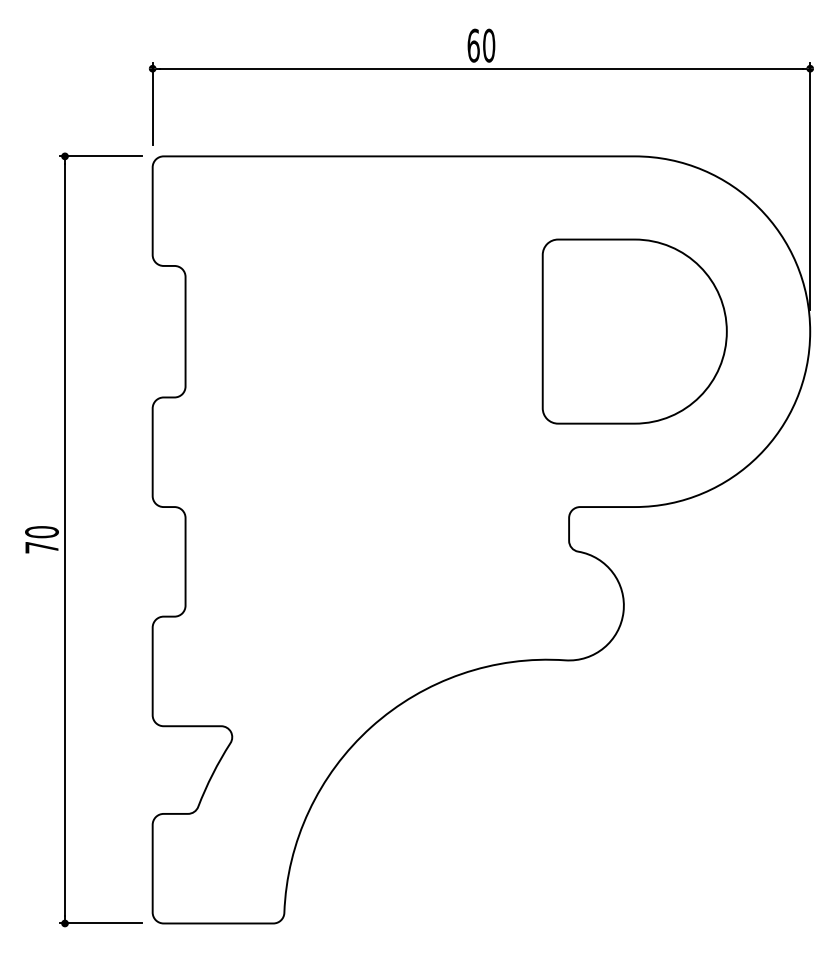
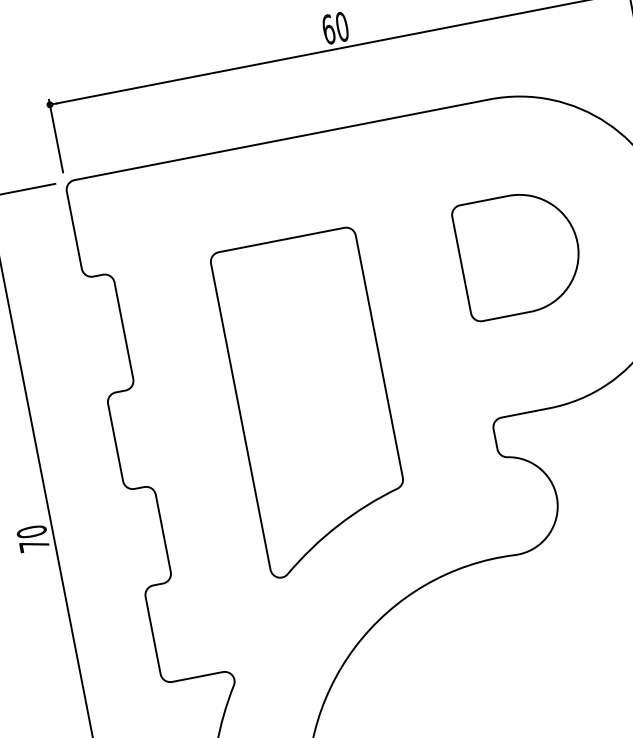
part: (634, 331) -> (519, 253), size x0.71
part: (377, 450) -> (313, 402), added

